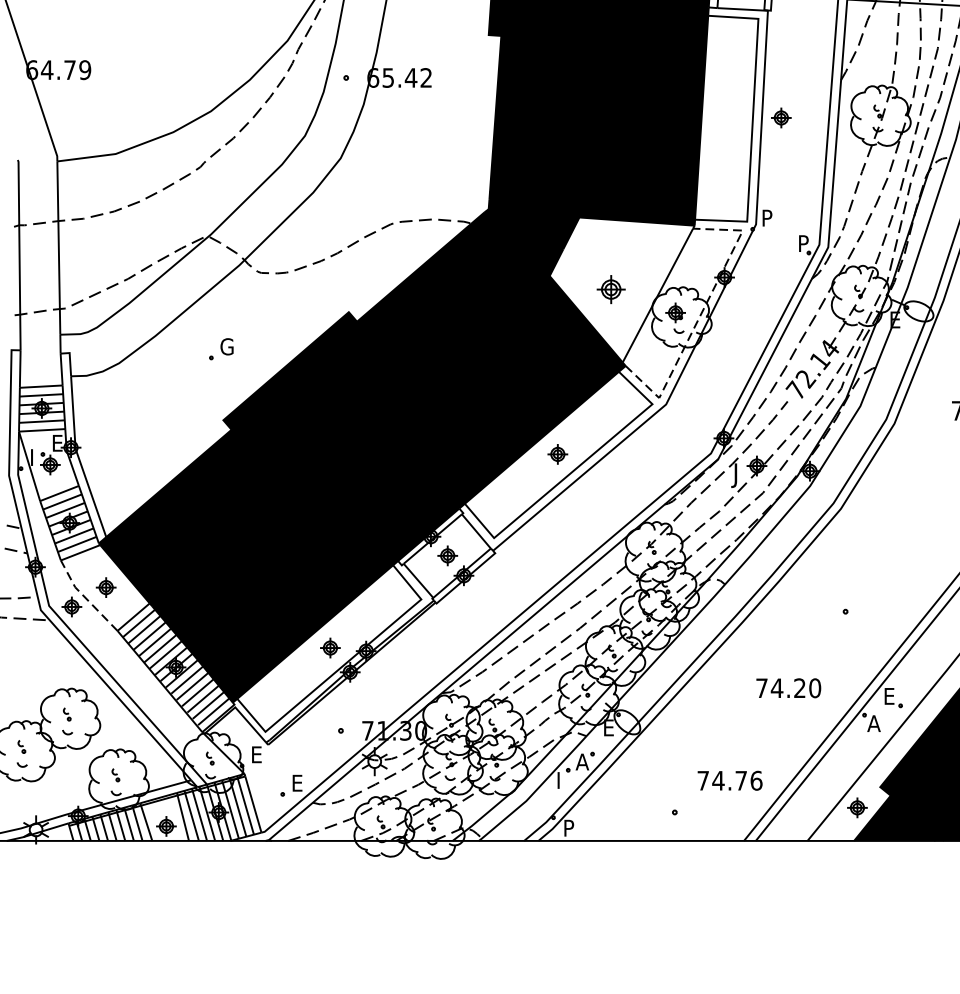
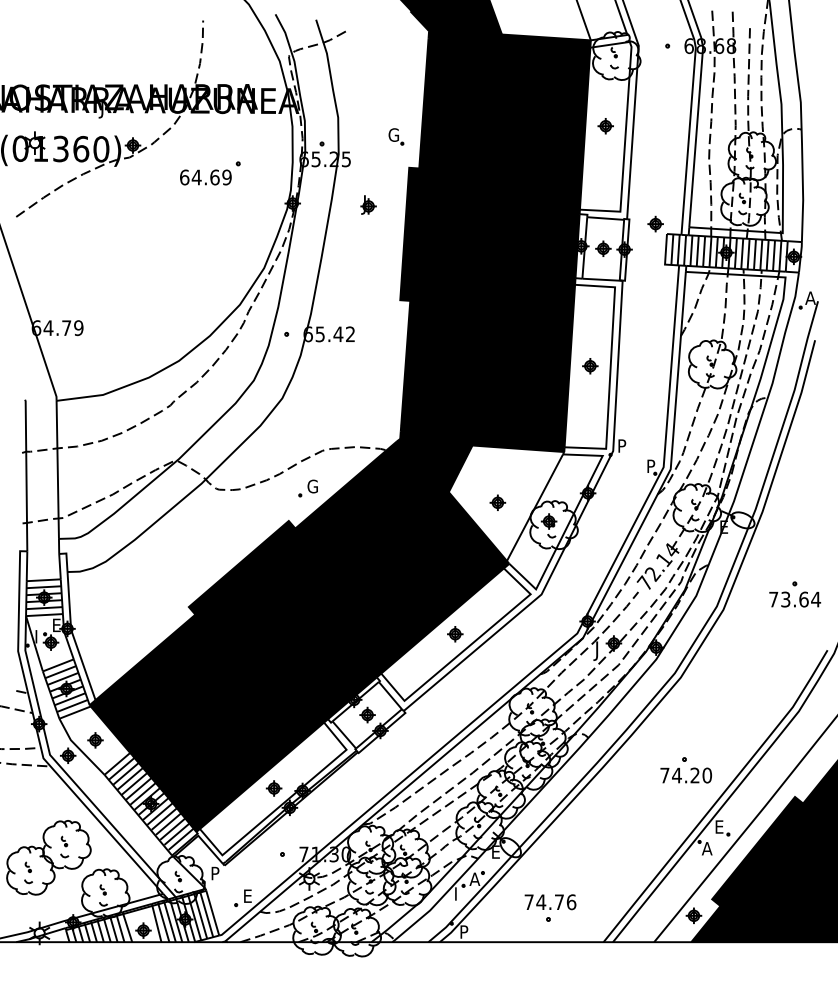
part: (781, 118) -> (590, 366), moved
part: (610, 289) -> (497, 502), size x0.71
line: (702, 311) -> (570, 520), dashed -> solid
part: (220, 349) -> (307, 488), moved
line: (84, 596) -> (78, 747), dashed -> solid
text: (787, 688) -> (685, 775), moved
text: (258, 754) -> (216, 873), E -> P
text: (730, 781) -> (550, 902), moved

